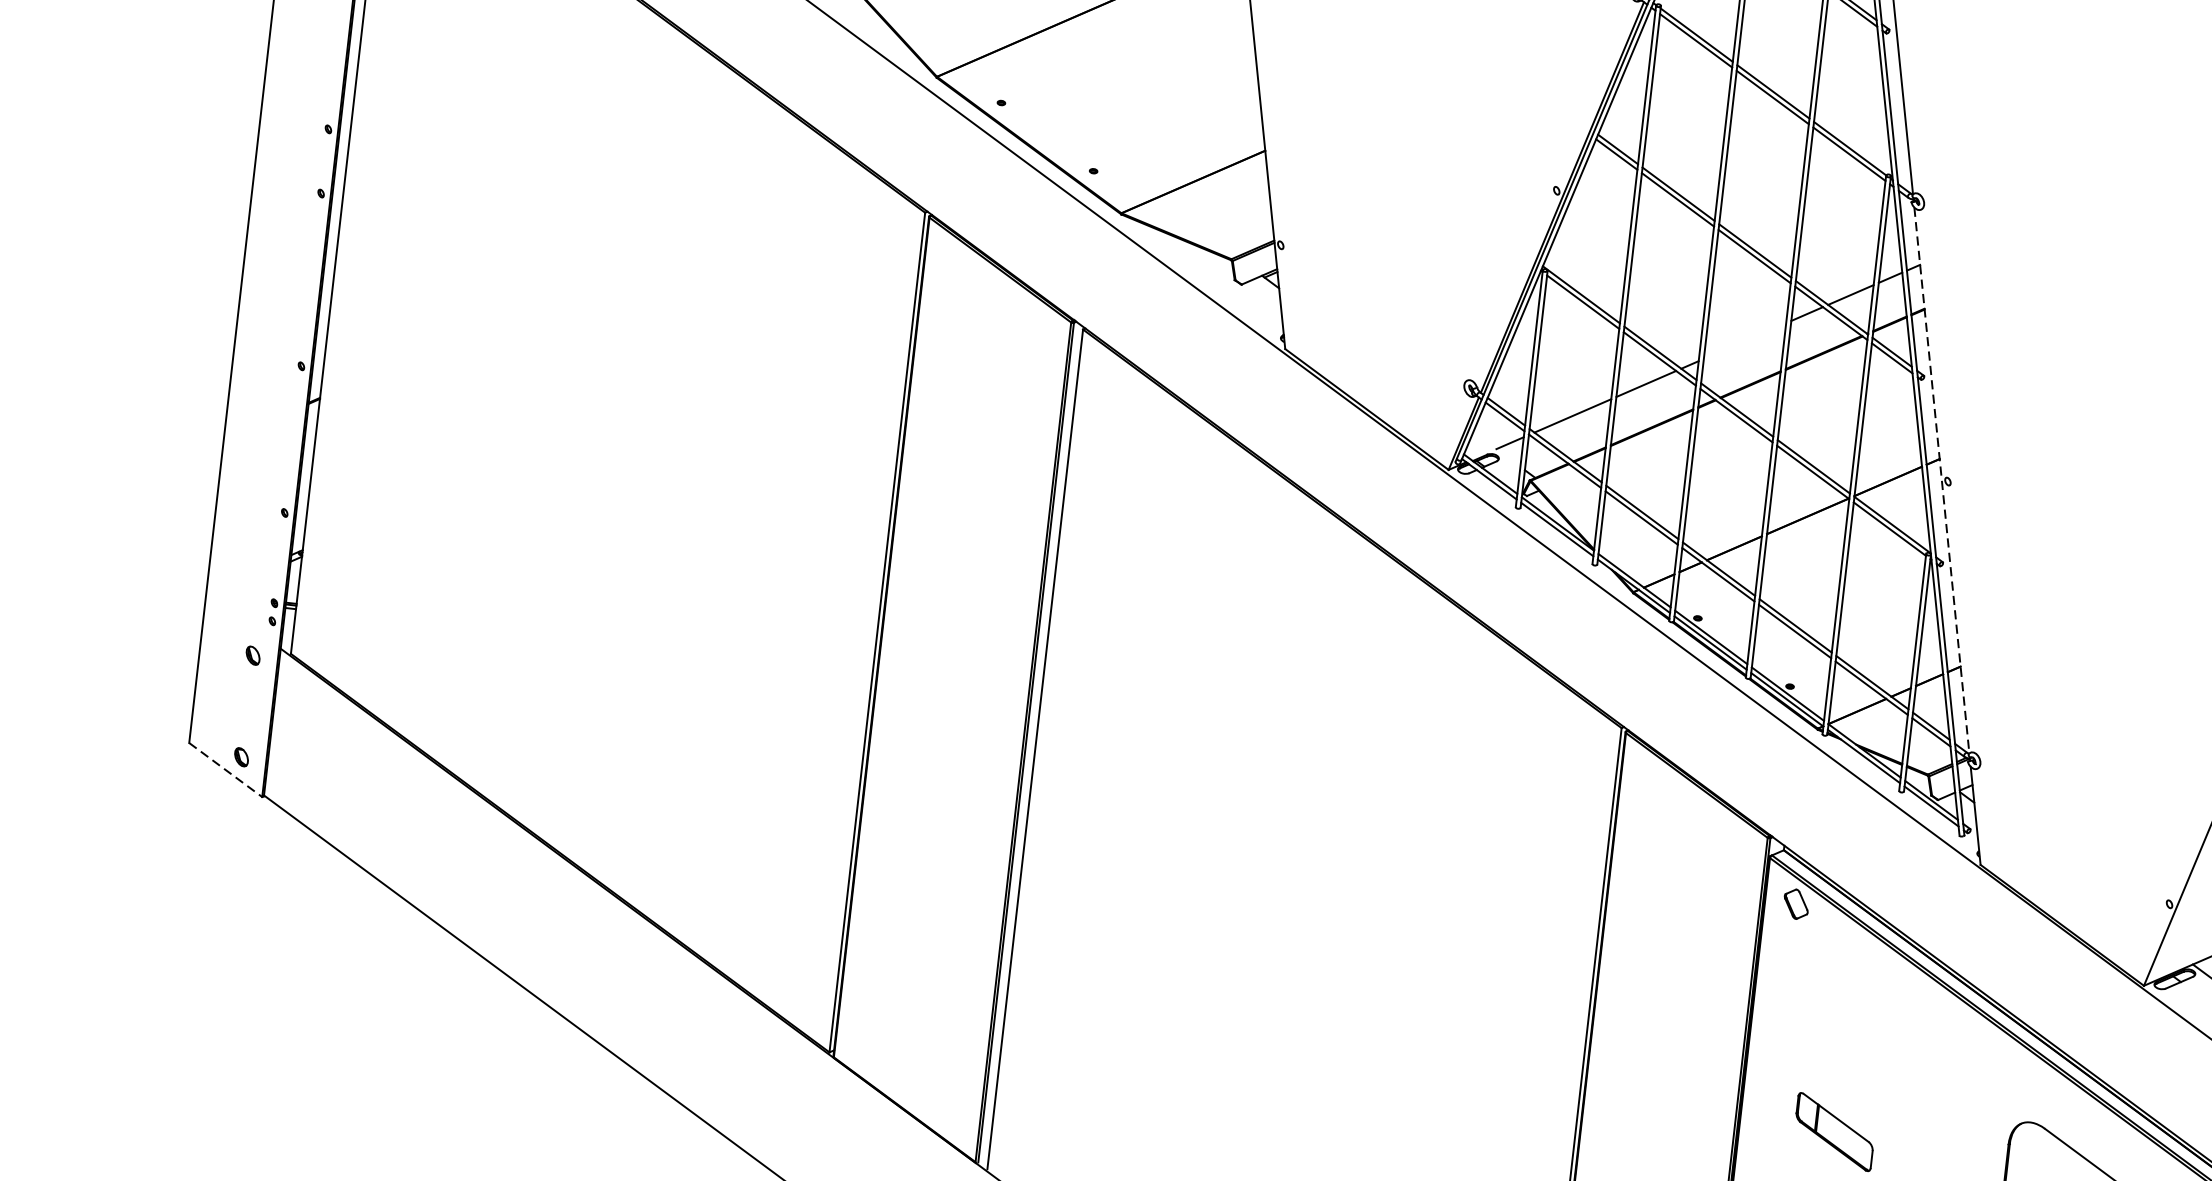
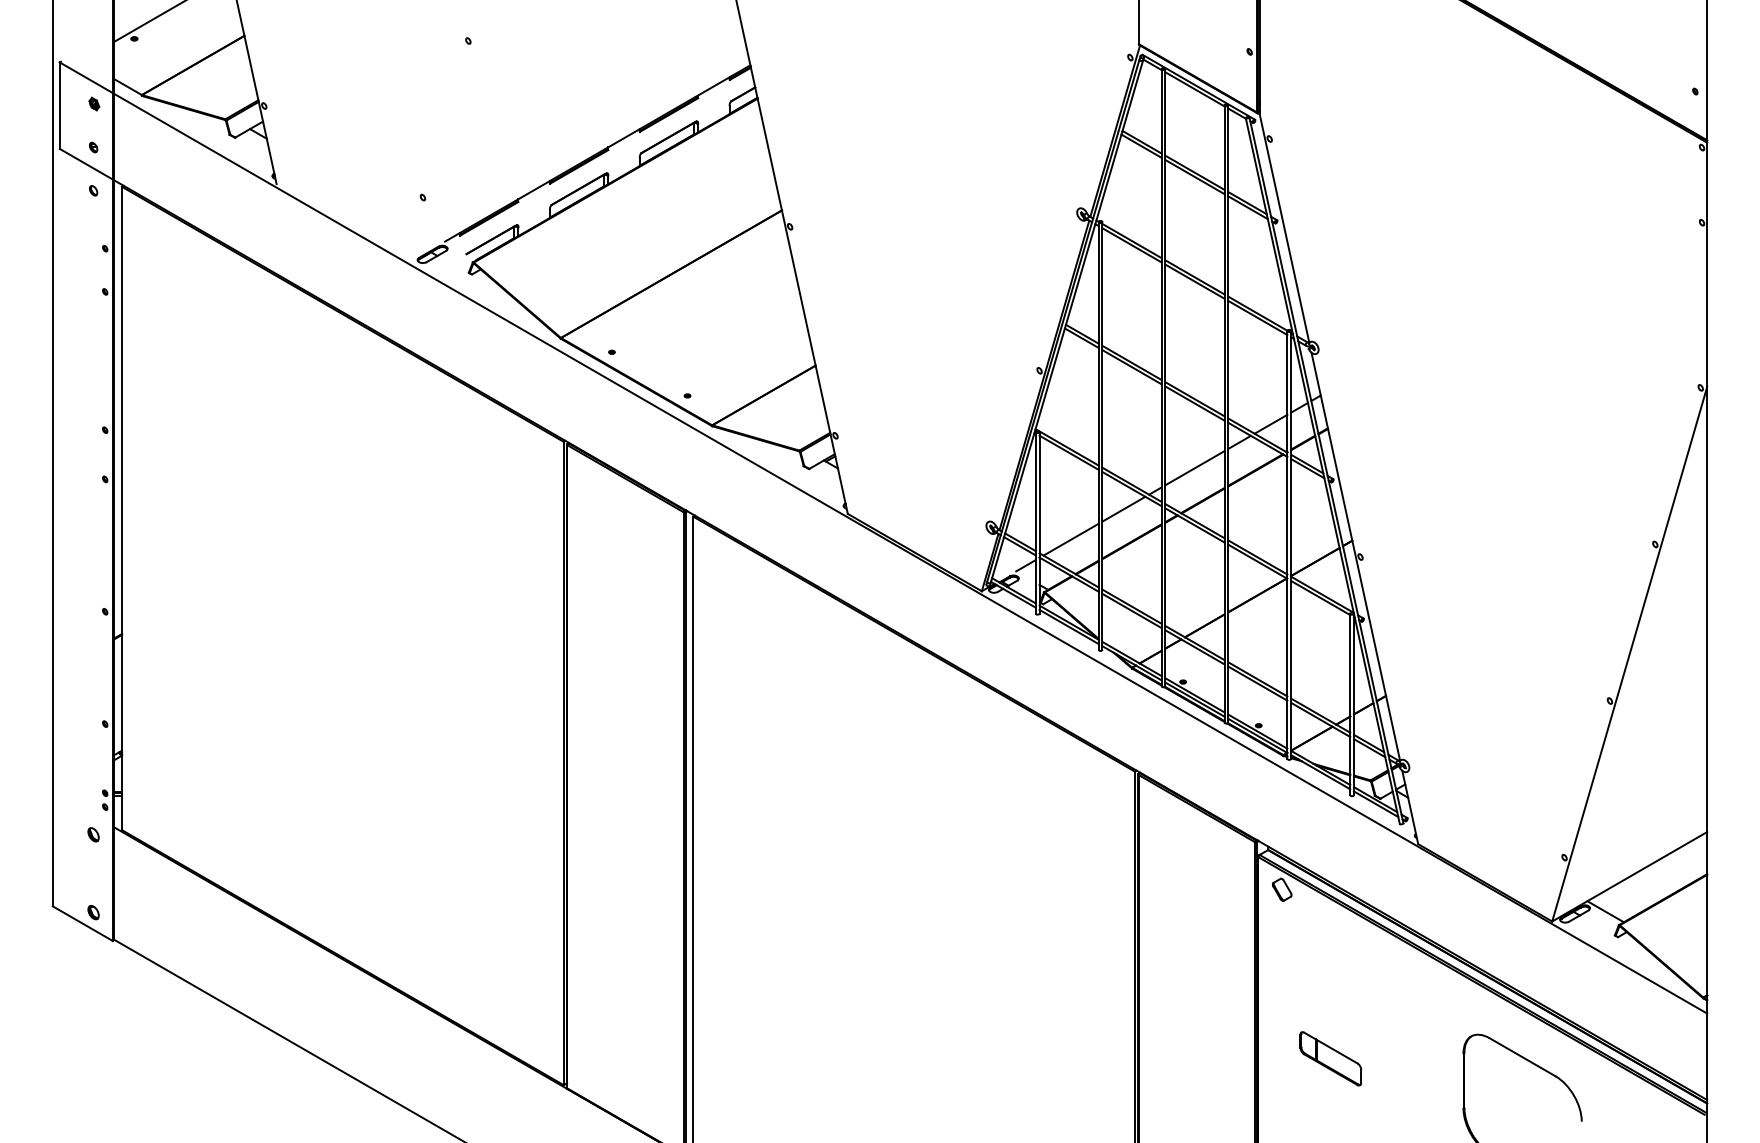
line: (1744, 341) -> (1194, 468), added
line: (1941, 480) -> (1355, 556), dashed -> solid
line: (225, 769) -> (82, 923), dashed -> solid

